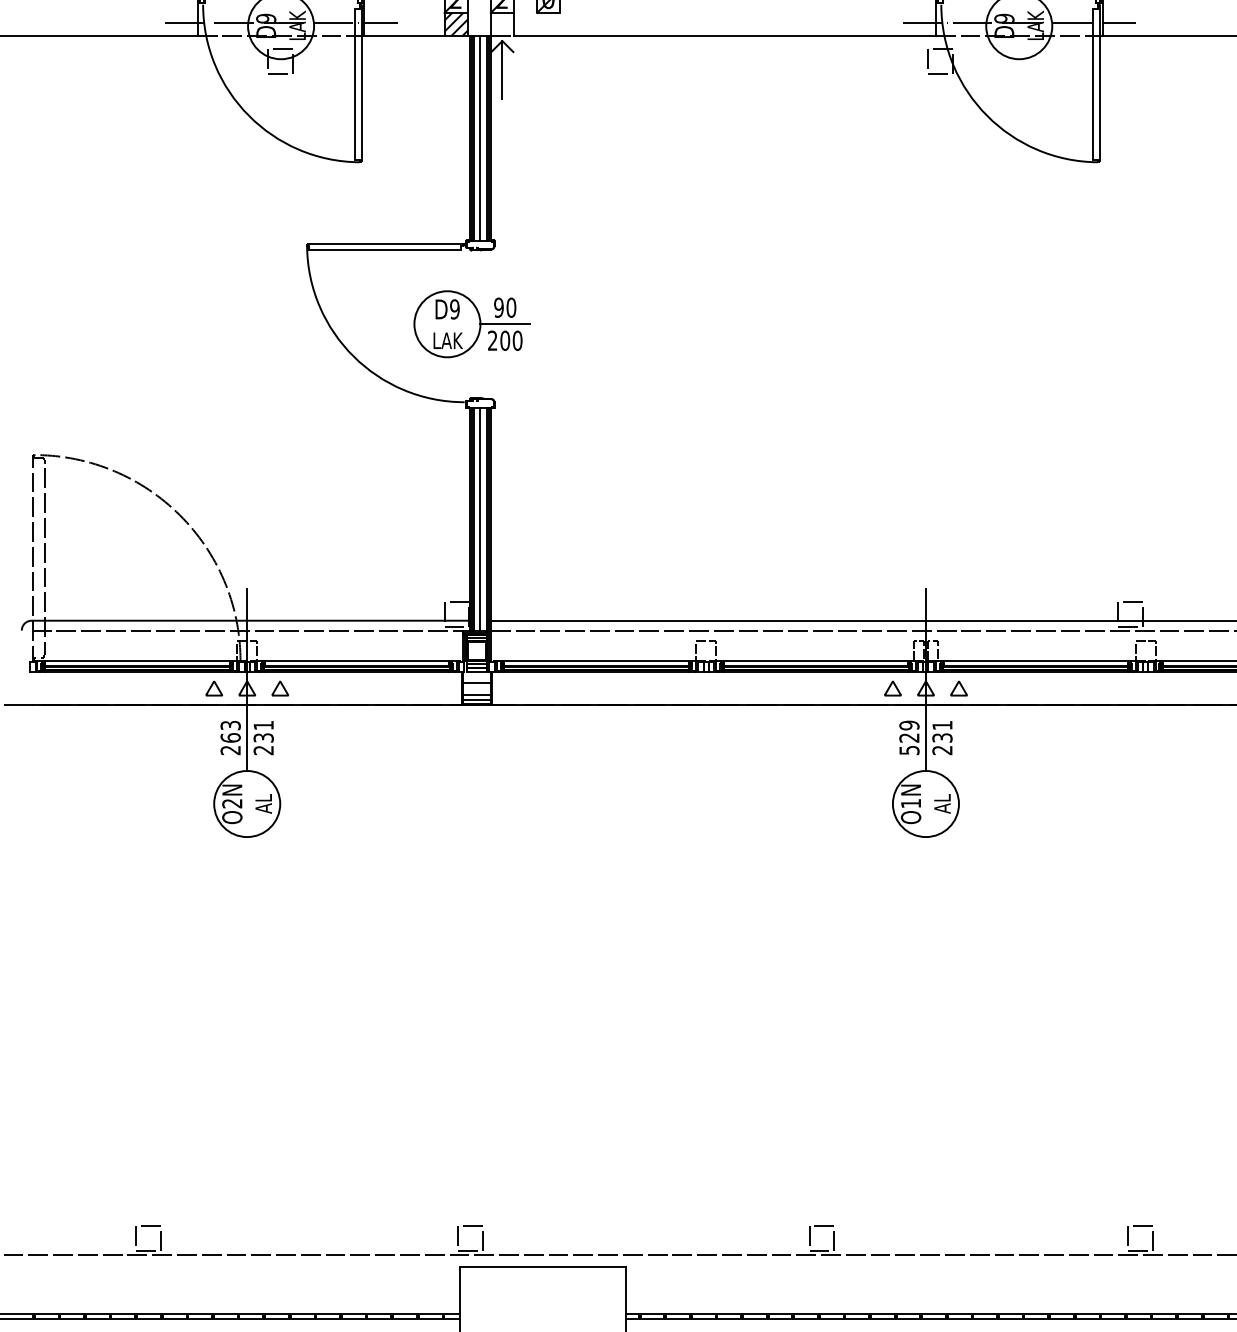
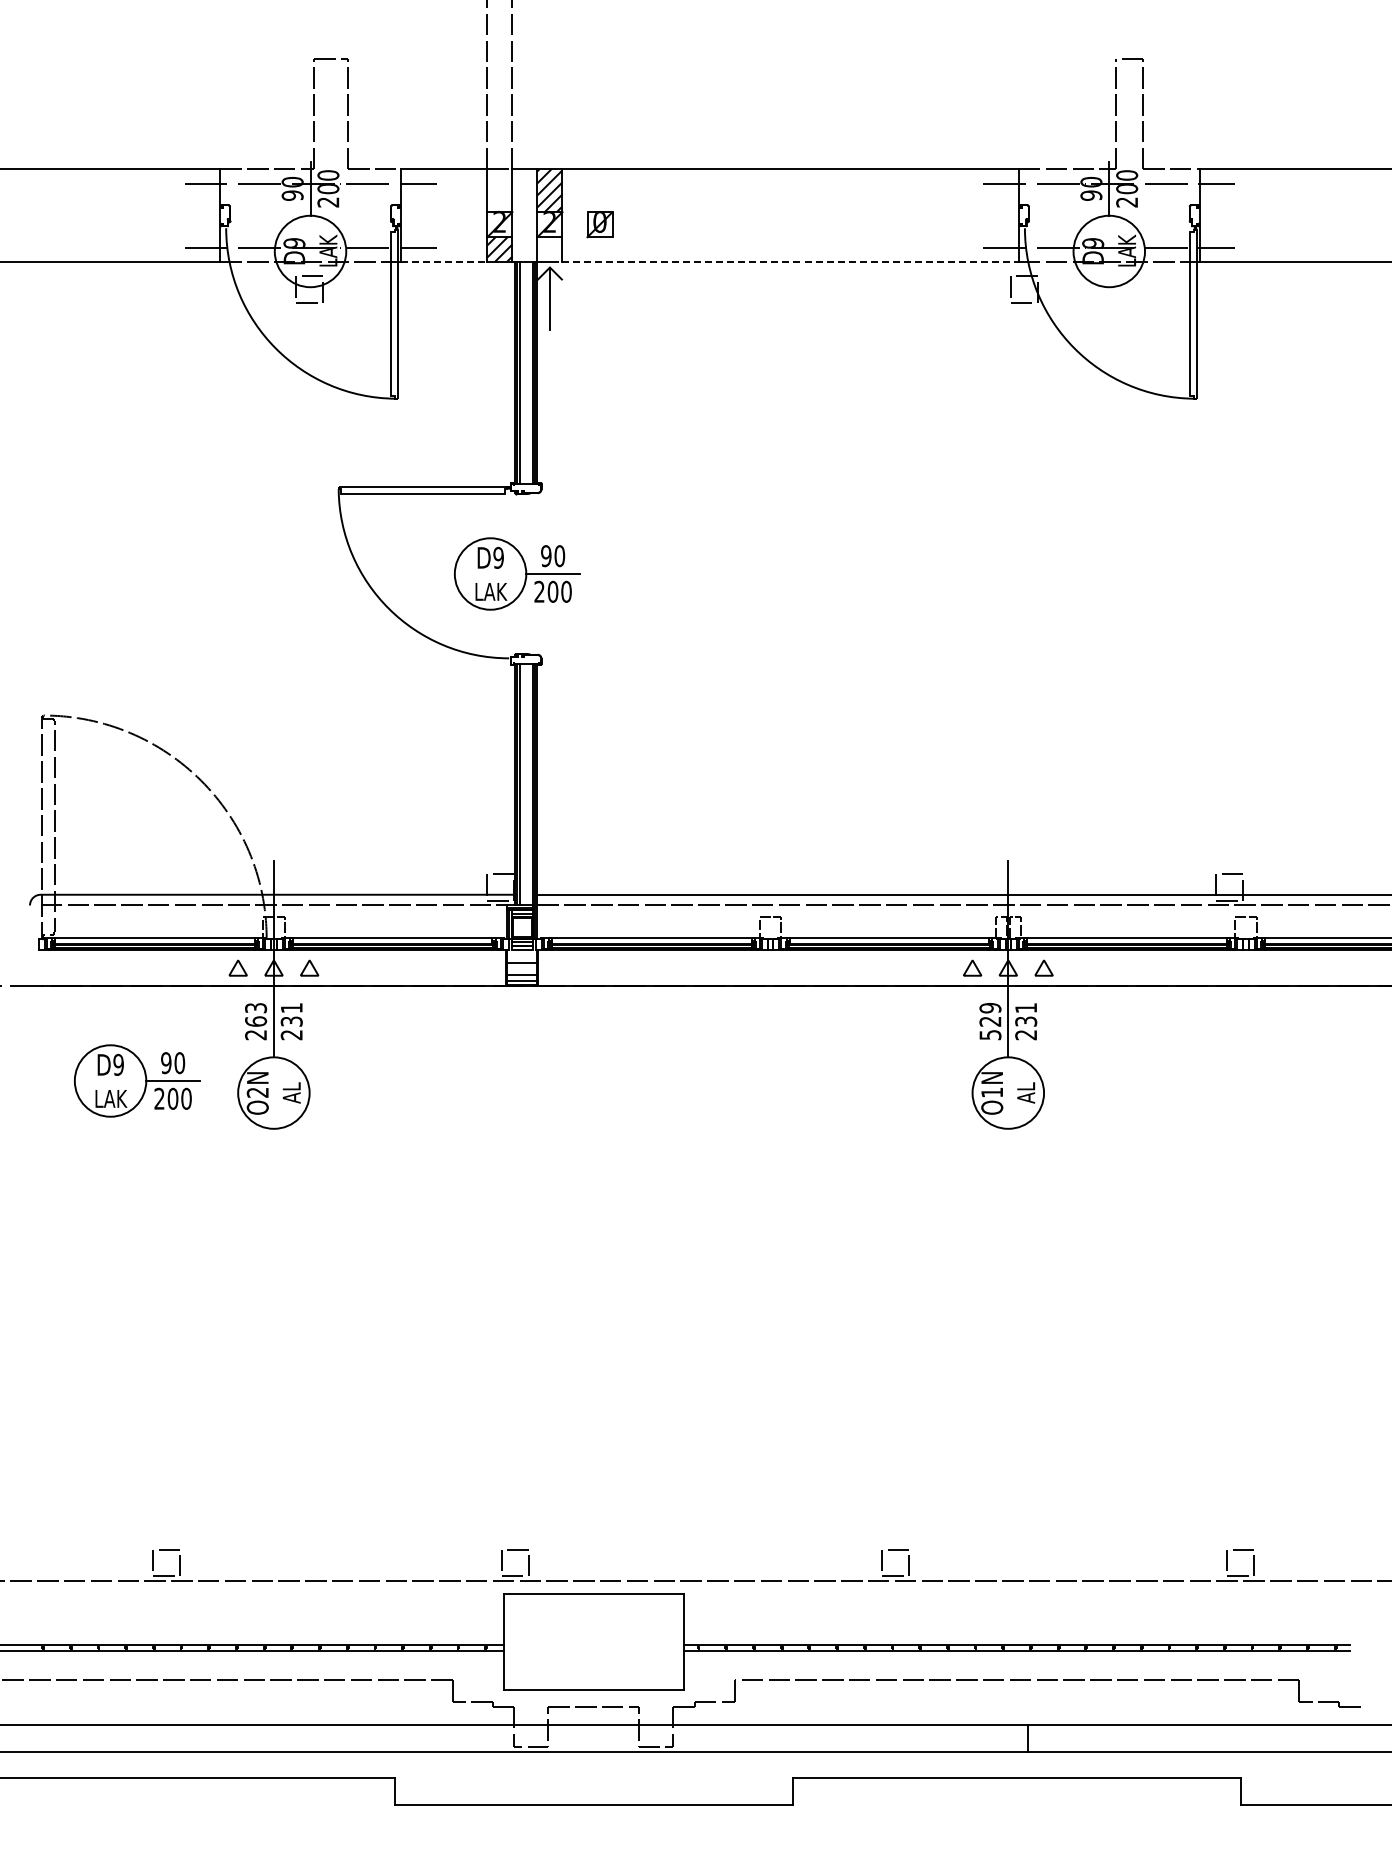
line: (404, 36) -> (444, 262), solid -> dashed
line: (725, 36) -> (791, 262), solid -> dashed
line: (480, 138) -> (526, 372), removed
line: (480, 518) -> (526, 784), removed
part: (121, 792) -> (137, 1080), added

